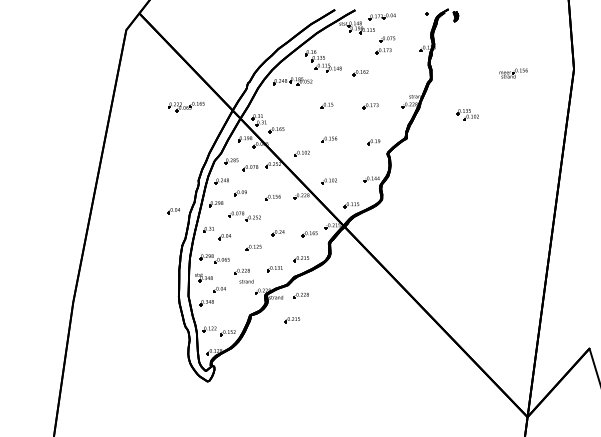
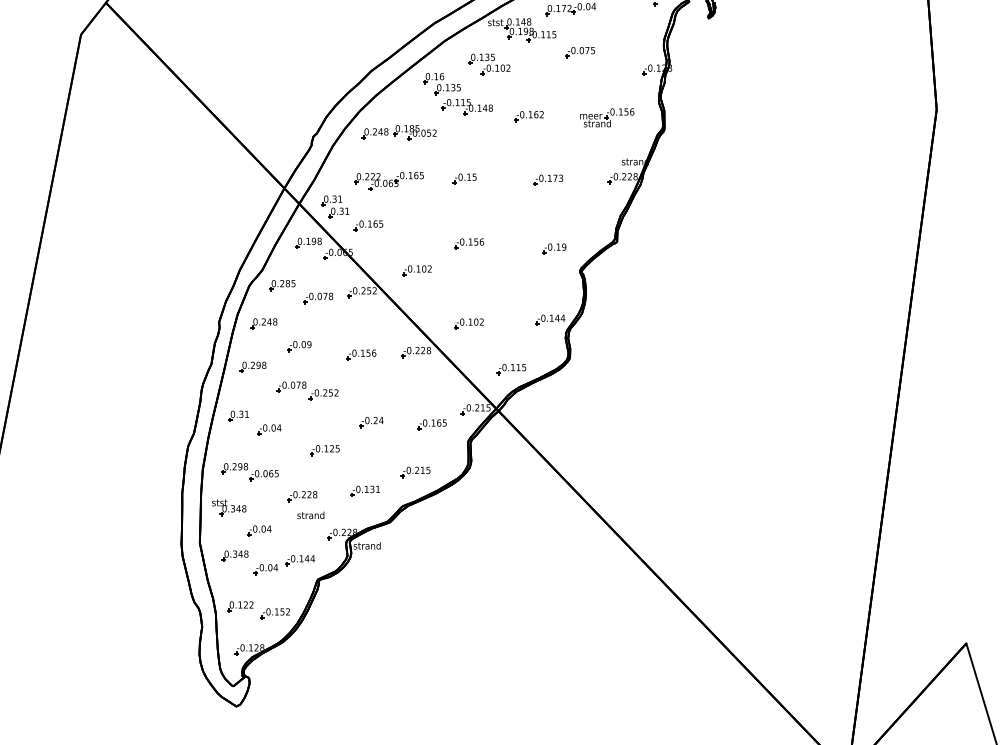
part: (383, 51) -> (572, 75), removed
part: (513, 73) -> (606, 117), moved
part: (186, 107) -> (389, 182), moved
part: (467, 114) -> (488, 64), moved
part: (173, 211) -> (171, 381), removed
part: (300, 295) -> (413, 541), removed
part: (232, 307) -> (283, 564), added
part: (292, 320) -> (398, 589), removed

